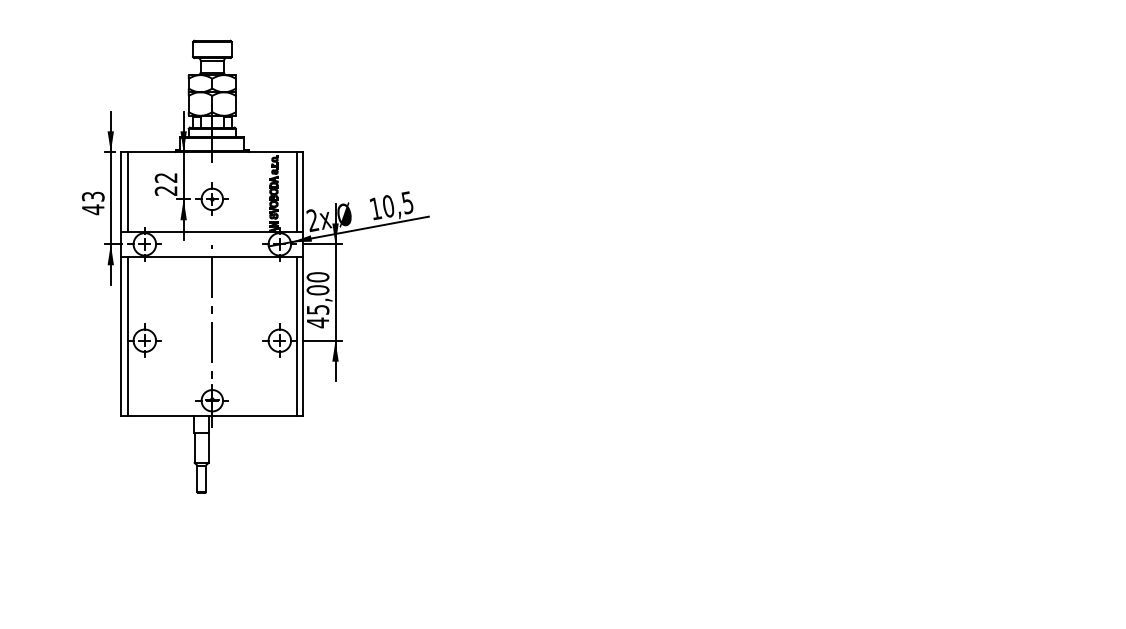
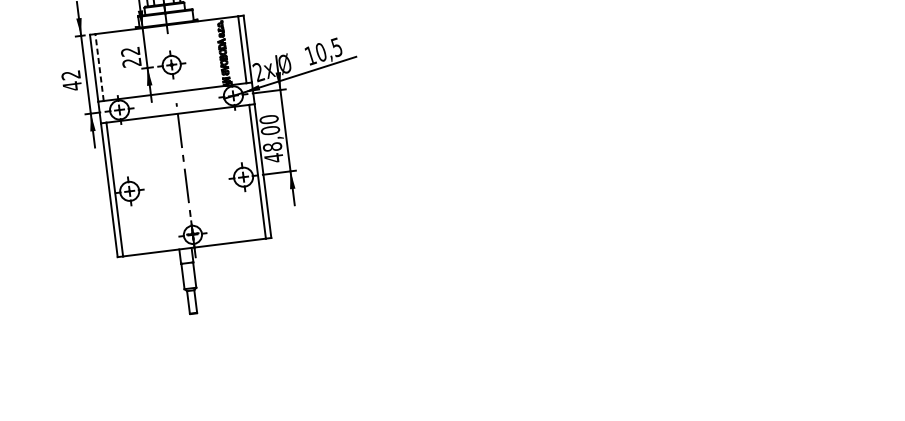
line: (127, 191) -> (99, 67), solid -> dashed
text: (93, 196) -> (71, 75), 43 -> 42
text: (317, 309) -> (272, 146), 45,00 -> 48,00

